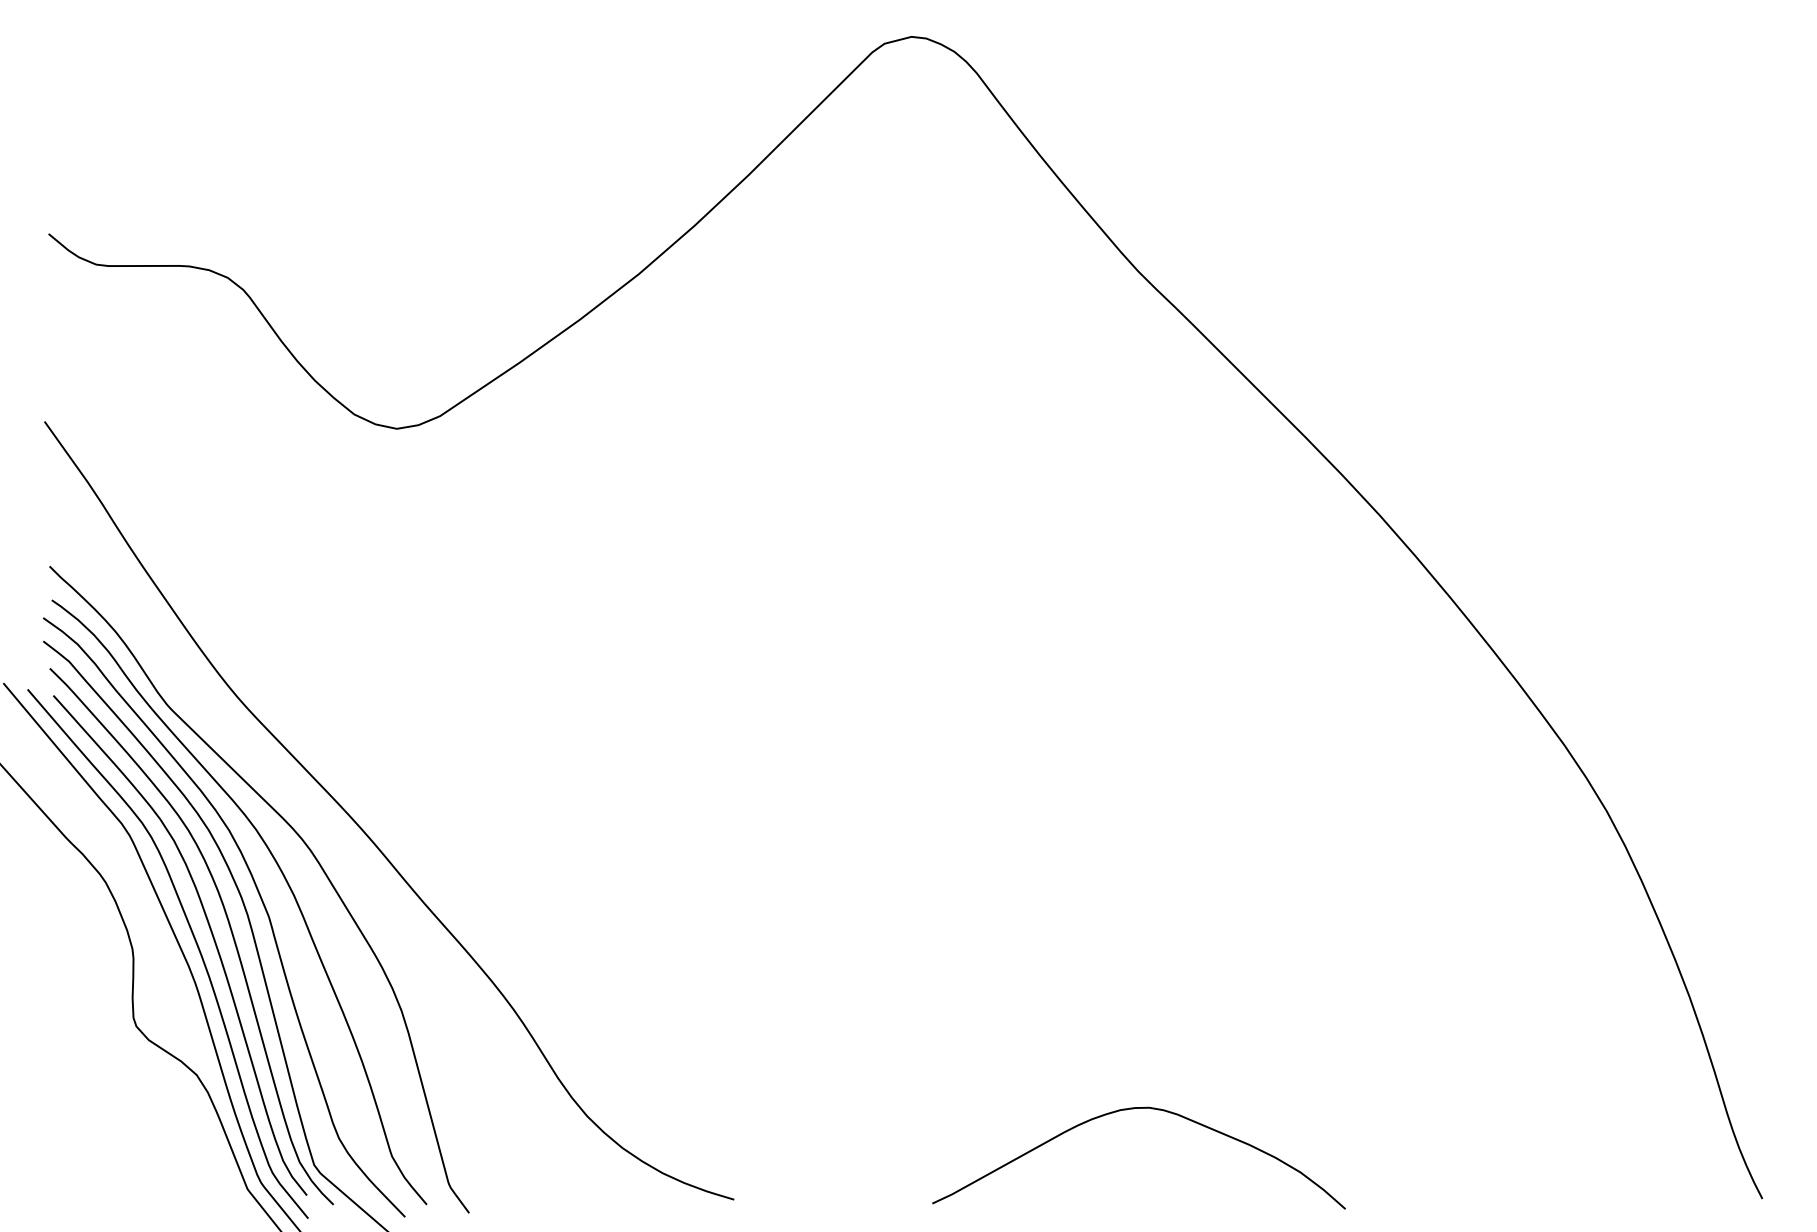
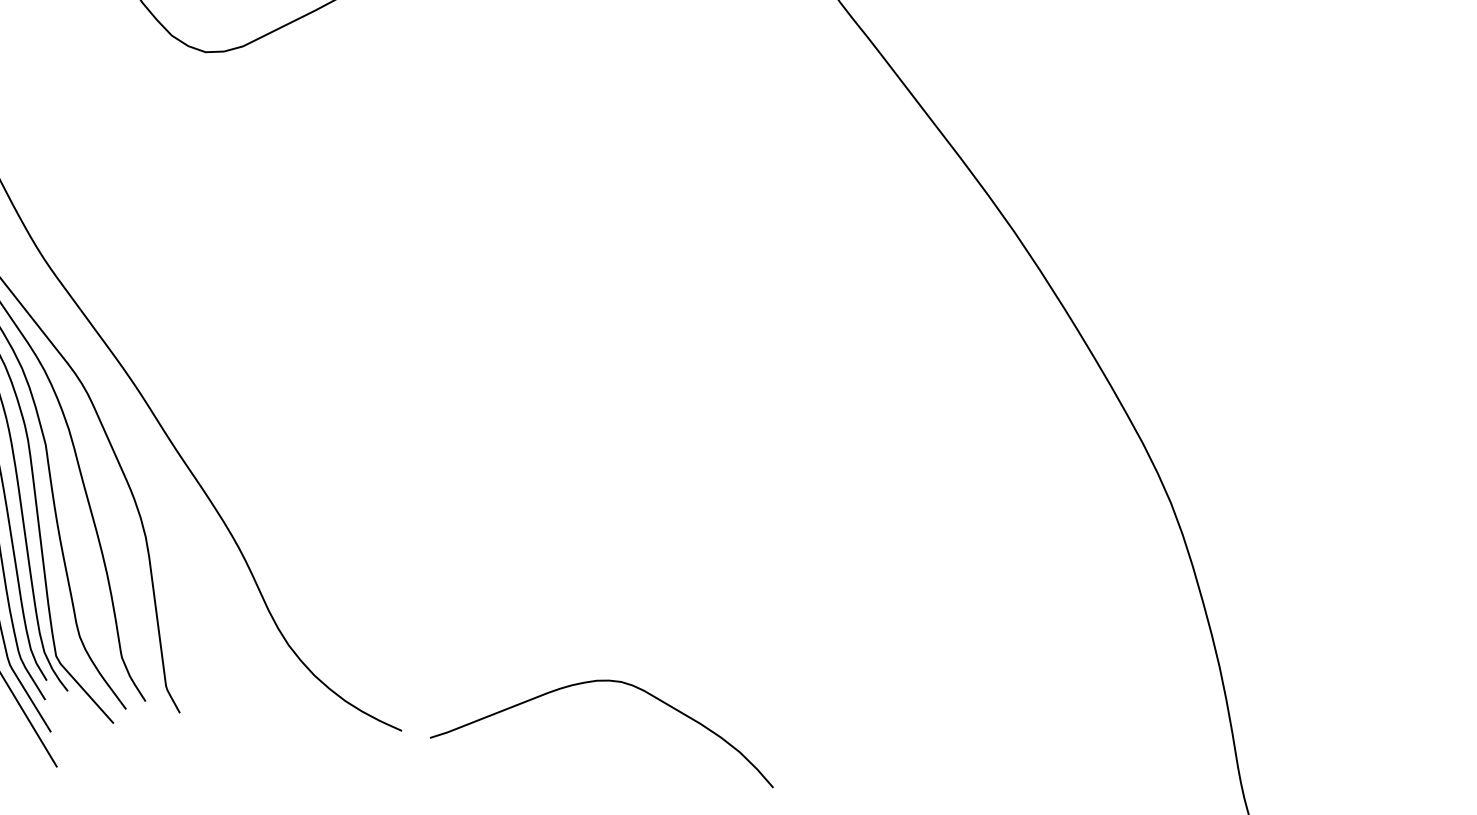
curve: (1133, 1109) -> (607, 681), moved

